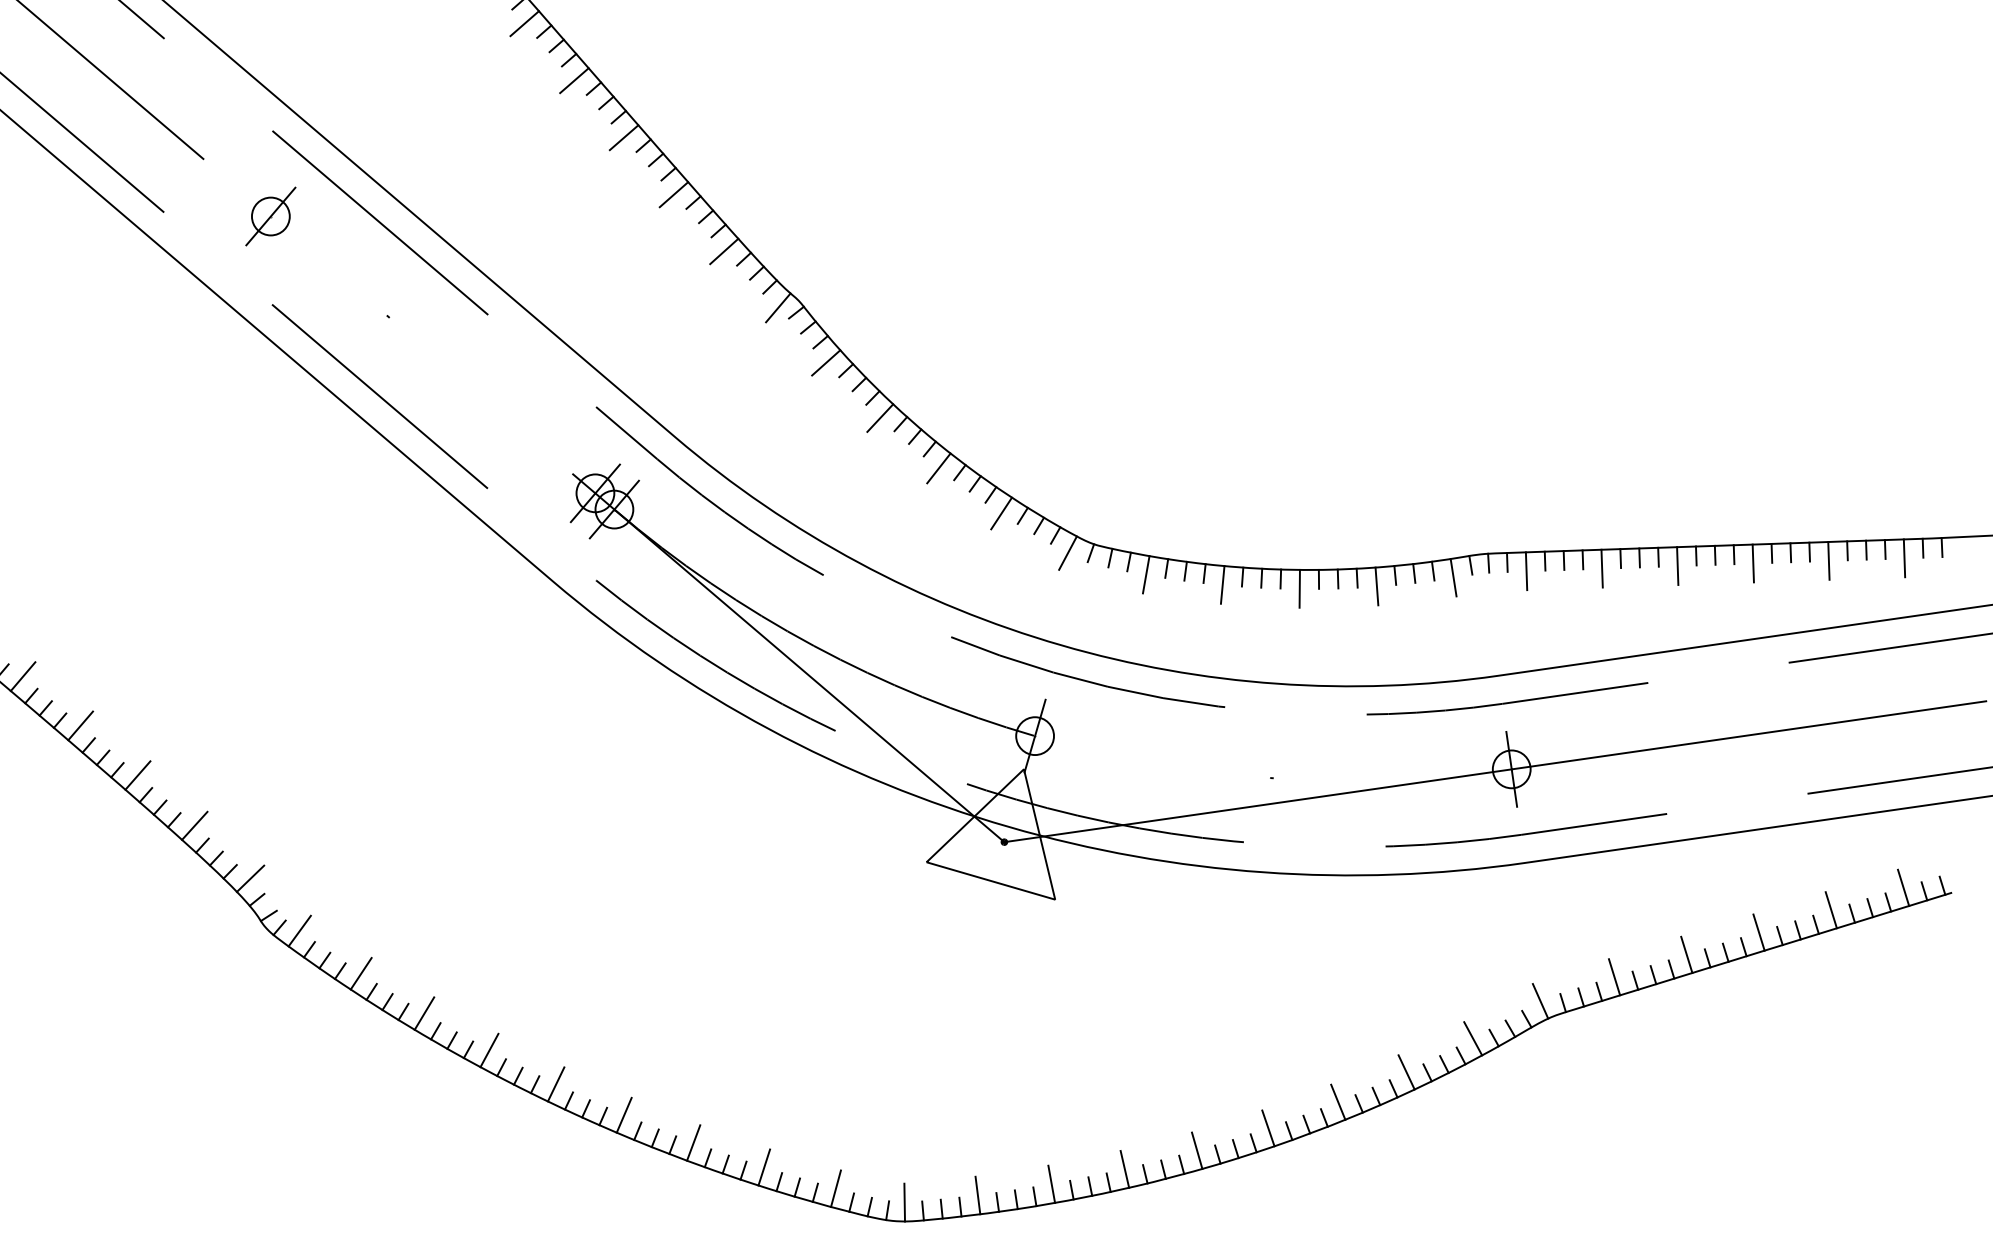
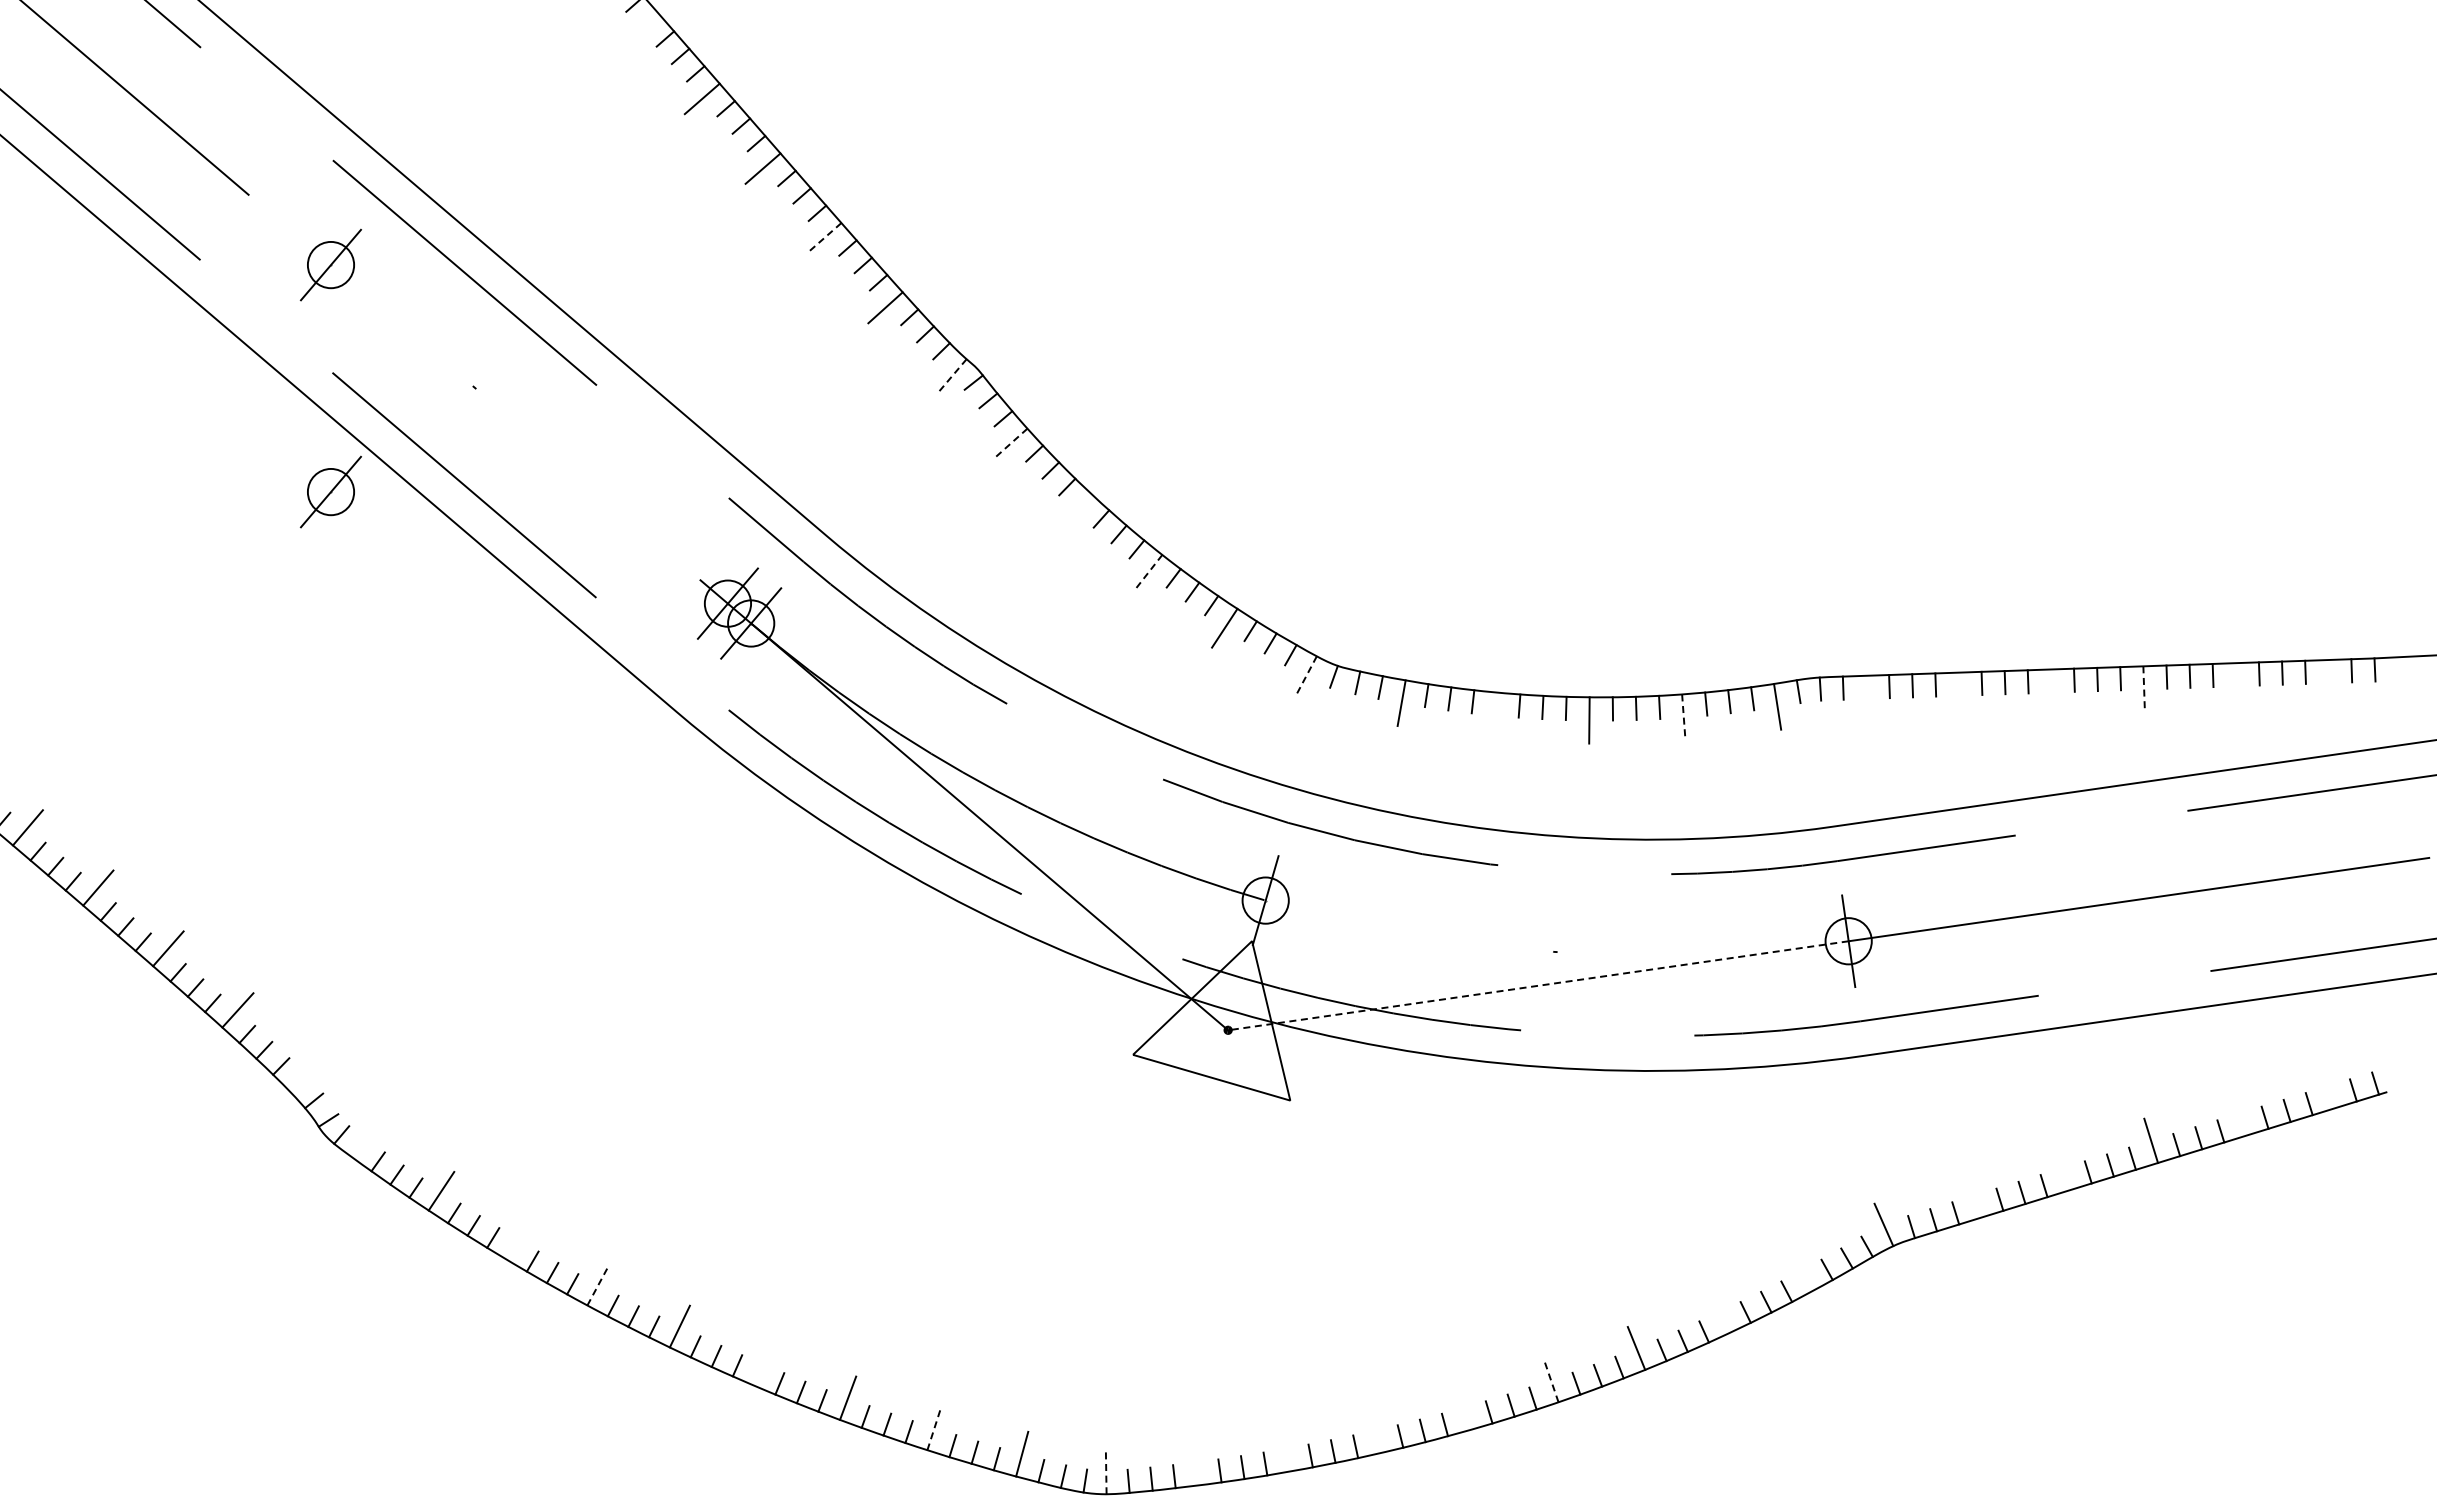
line: (524, 23) -> (641, 28), removed
line: (673, 194) -> (823, 238), solid -> dashed
line: (778, 308) -> (951, 377), solid -> dashed
line: (825, 363) -> (1009, 444), solid -> dashed
part: (270, 401) -> (330, 491), added
line: (880, 418) -> (1076, 511), removed
line: (938, 468) -> (1147, 573), solid -> dashed
line: (1067, 553) -> (1305, 677), solid -> dashed
line: (1904, 557) -> (2328, 682), removed
line: (1828, 561) -> (2236, 686), removed
line: (1753, 563) -> (2144, 689), solid -> dashed
line: (1677, 565) -> (2051, 692), removed
line: (1602, 568) -> (1959, 695), removed
line: (1526, 570) -> (1866, 698), removed
line: (1222, 584) -> (1495, 715), removed
line: (1376, 587) -> (1683, 718), solid -> dashed
line: (1257, 805) -> (1537, 985), solid -> dashed
line: (250, 879) -> (305, 1075), removed
line: (1903, 888) -> (2327, 1086), removed
line: (1831, 910) -> (2239, 1113), removed
line: (299, 930) -> (365, 1138), removed
line: (1686, 955) -> (2062, 1168), removed
line: (1614, 977) -> (1974, 1195), removed
line: (424, 1013) -> (518, 1239), removed
line: (1473, 1038) -> (1801, 1270), removed
line: (489, 1050) -> (598, 1284), solid -> dashed
line: (1406, 1072) -> (1719, 1311), removed
line: (624, 1115) -> (763, 1364), removed
line: (1267, 1127) -> (1550, 1379), solid -> dashed
line: (1196, 1150) -> (1463, 1407), removed
line: (764, 1166) -> (934, 1427), solid -> dashed
line: (1124, 1169) -> (1375, 1430), removed
line: (1051, 1184) -> (1285, 1448), removed
line: (977, 1195) -> (1195, 1462), removed
line: (904, 1202) -> (1106, 1470), solid -> dashed

